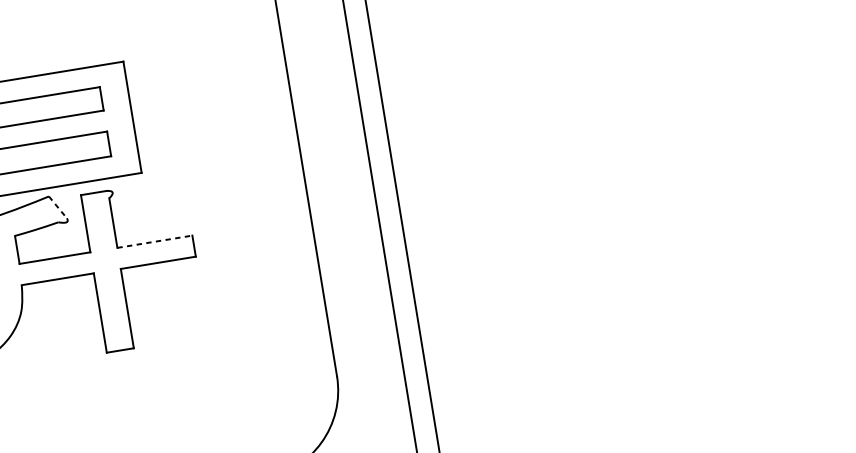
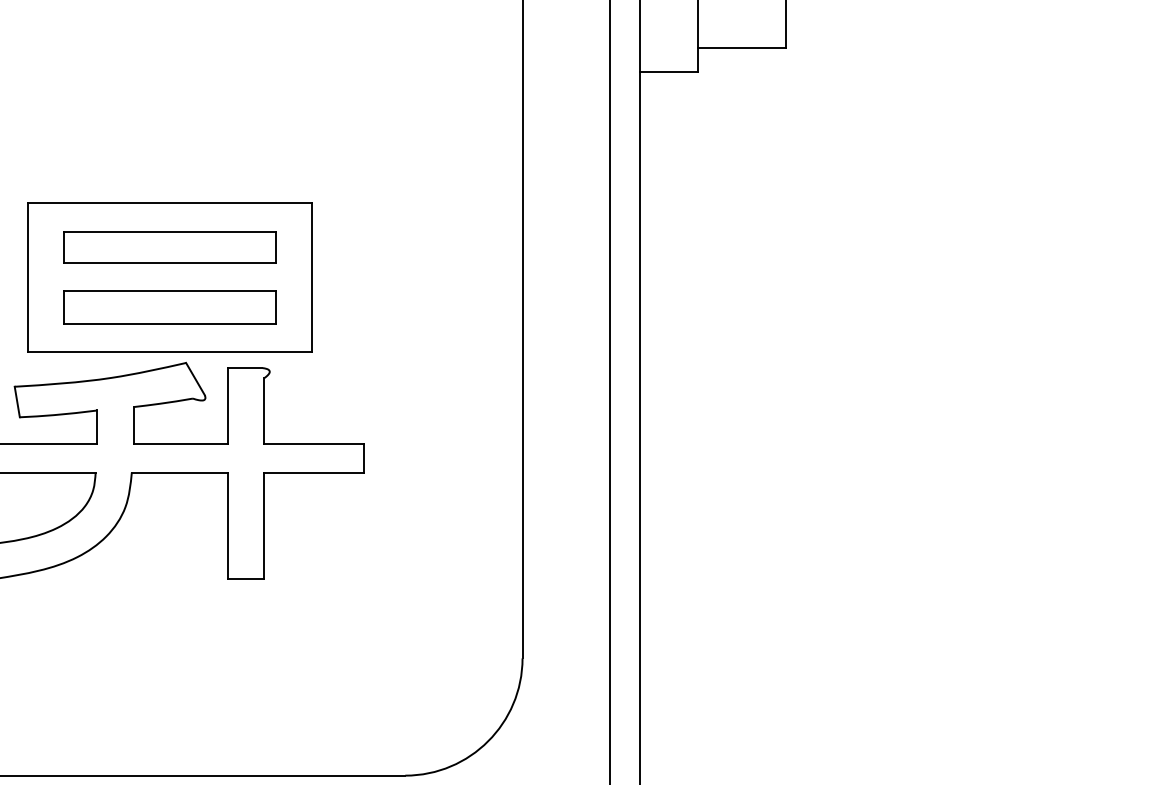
line: (58, 207) -> (195, 379), dashed -> solid
line: (155, 241) -> (314, 444), dashed -> solid

